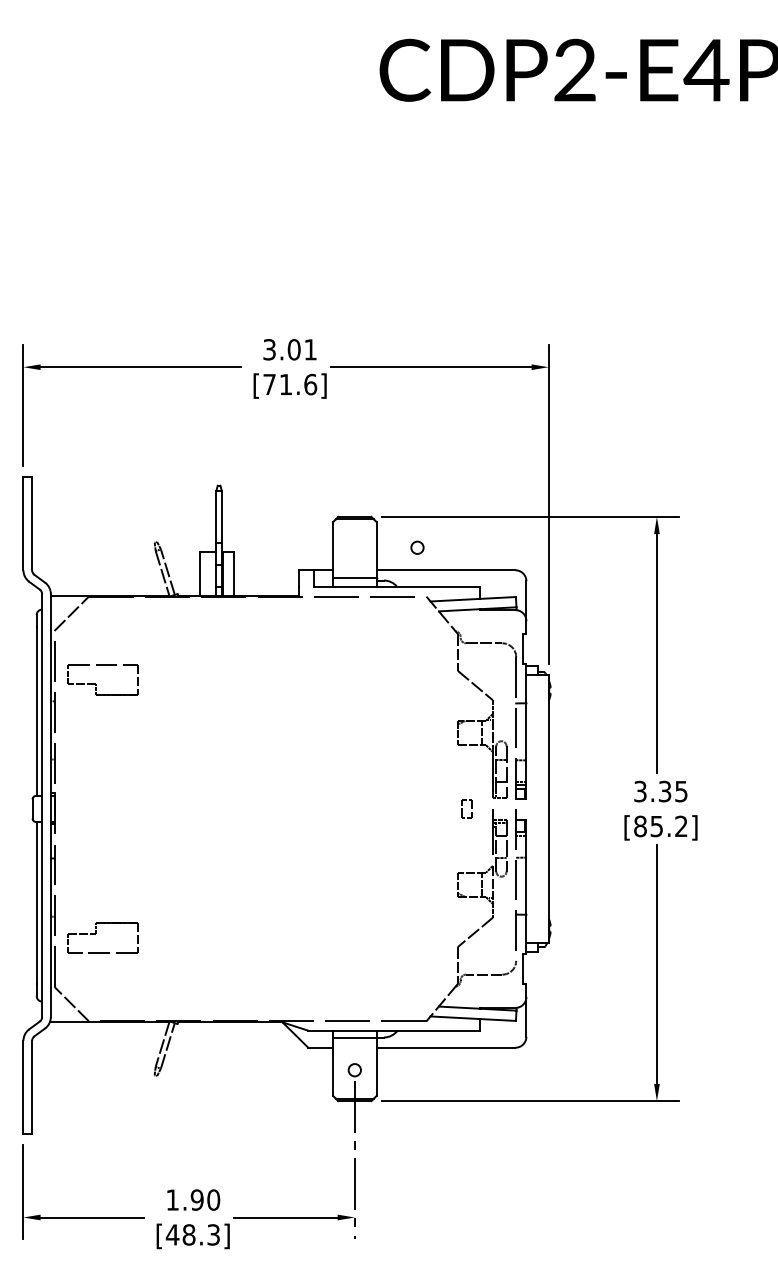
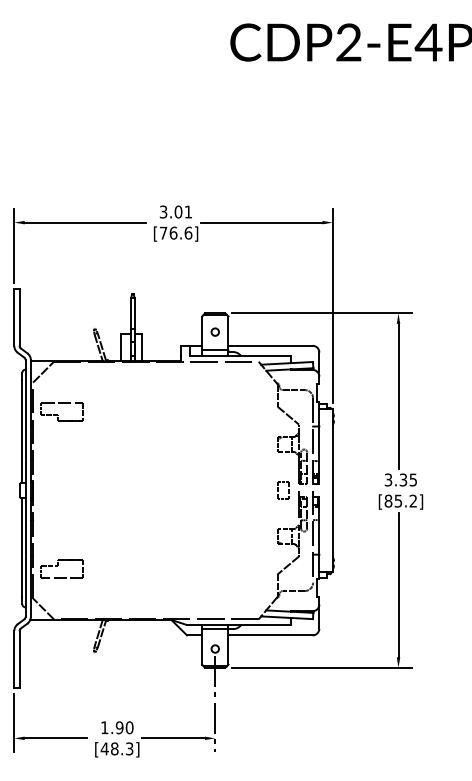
text: (285, 383) -> (173, 232), [71.6] -> [76.6]
circle: (416, 546) -> (214, 331), moved
part: (467, 808) -> (283, 490), size x1.67

